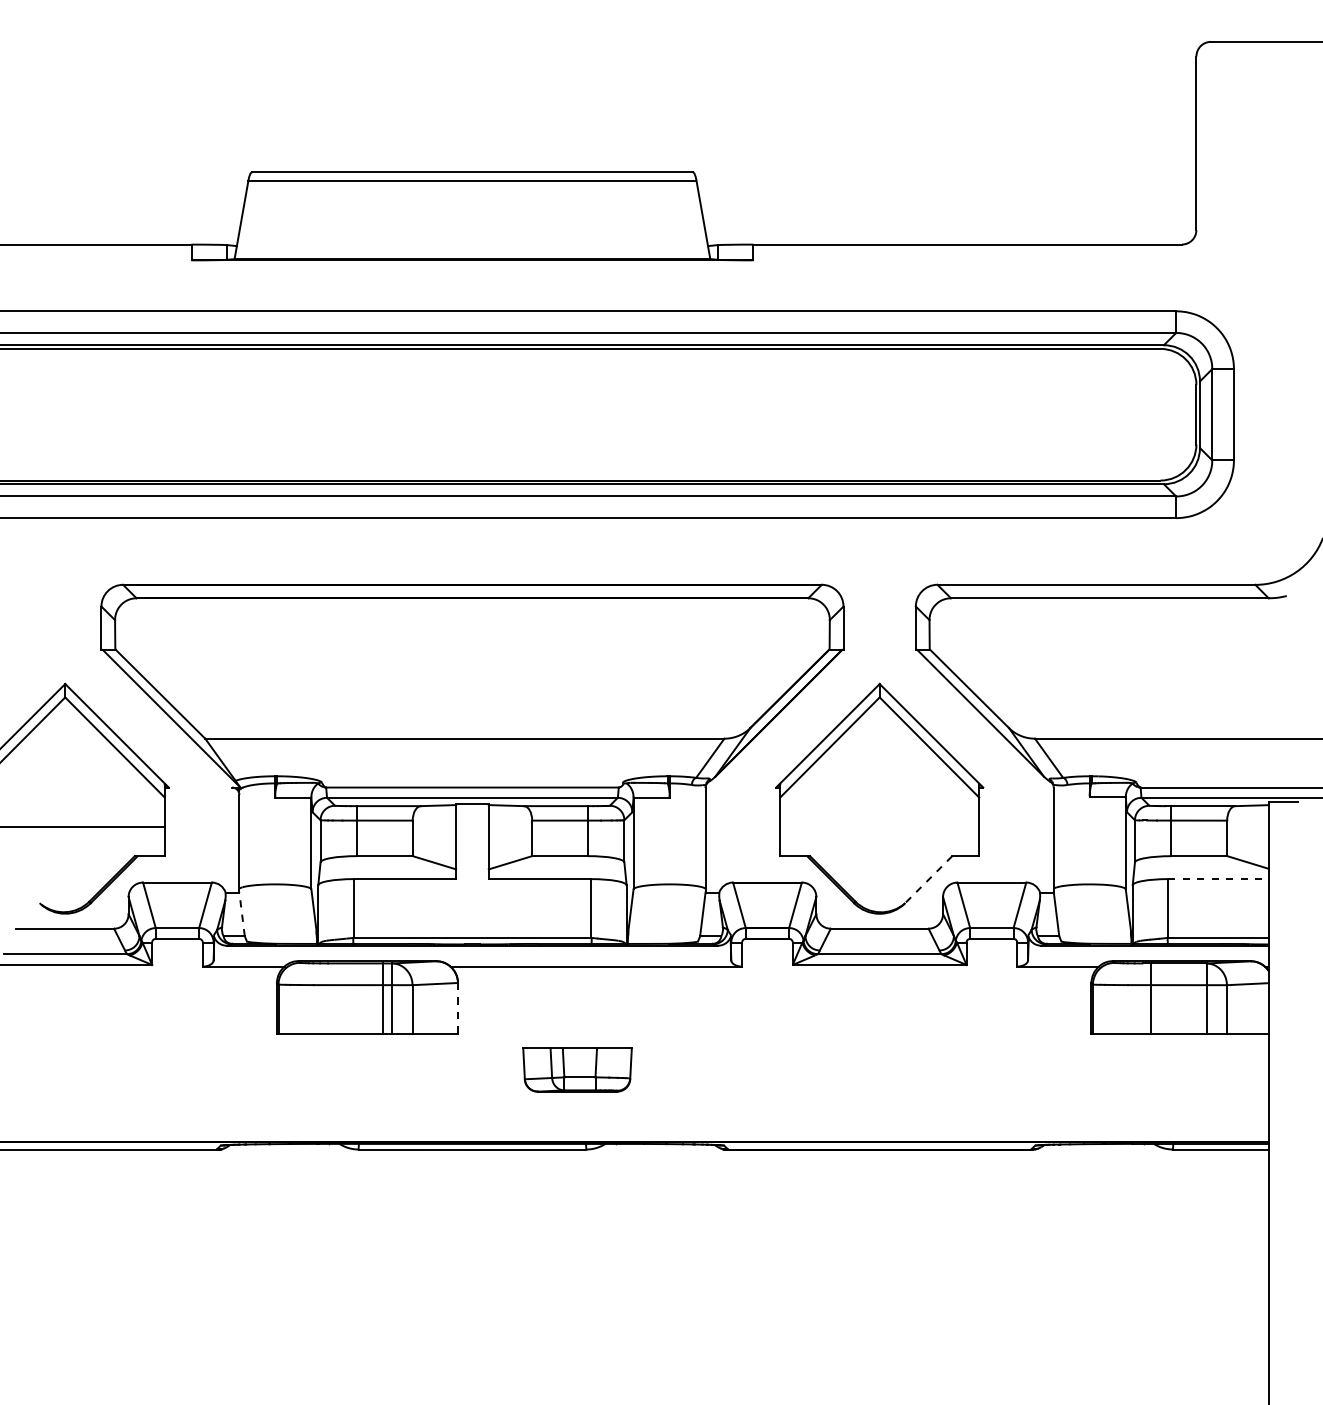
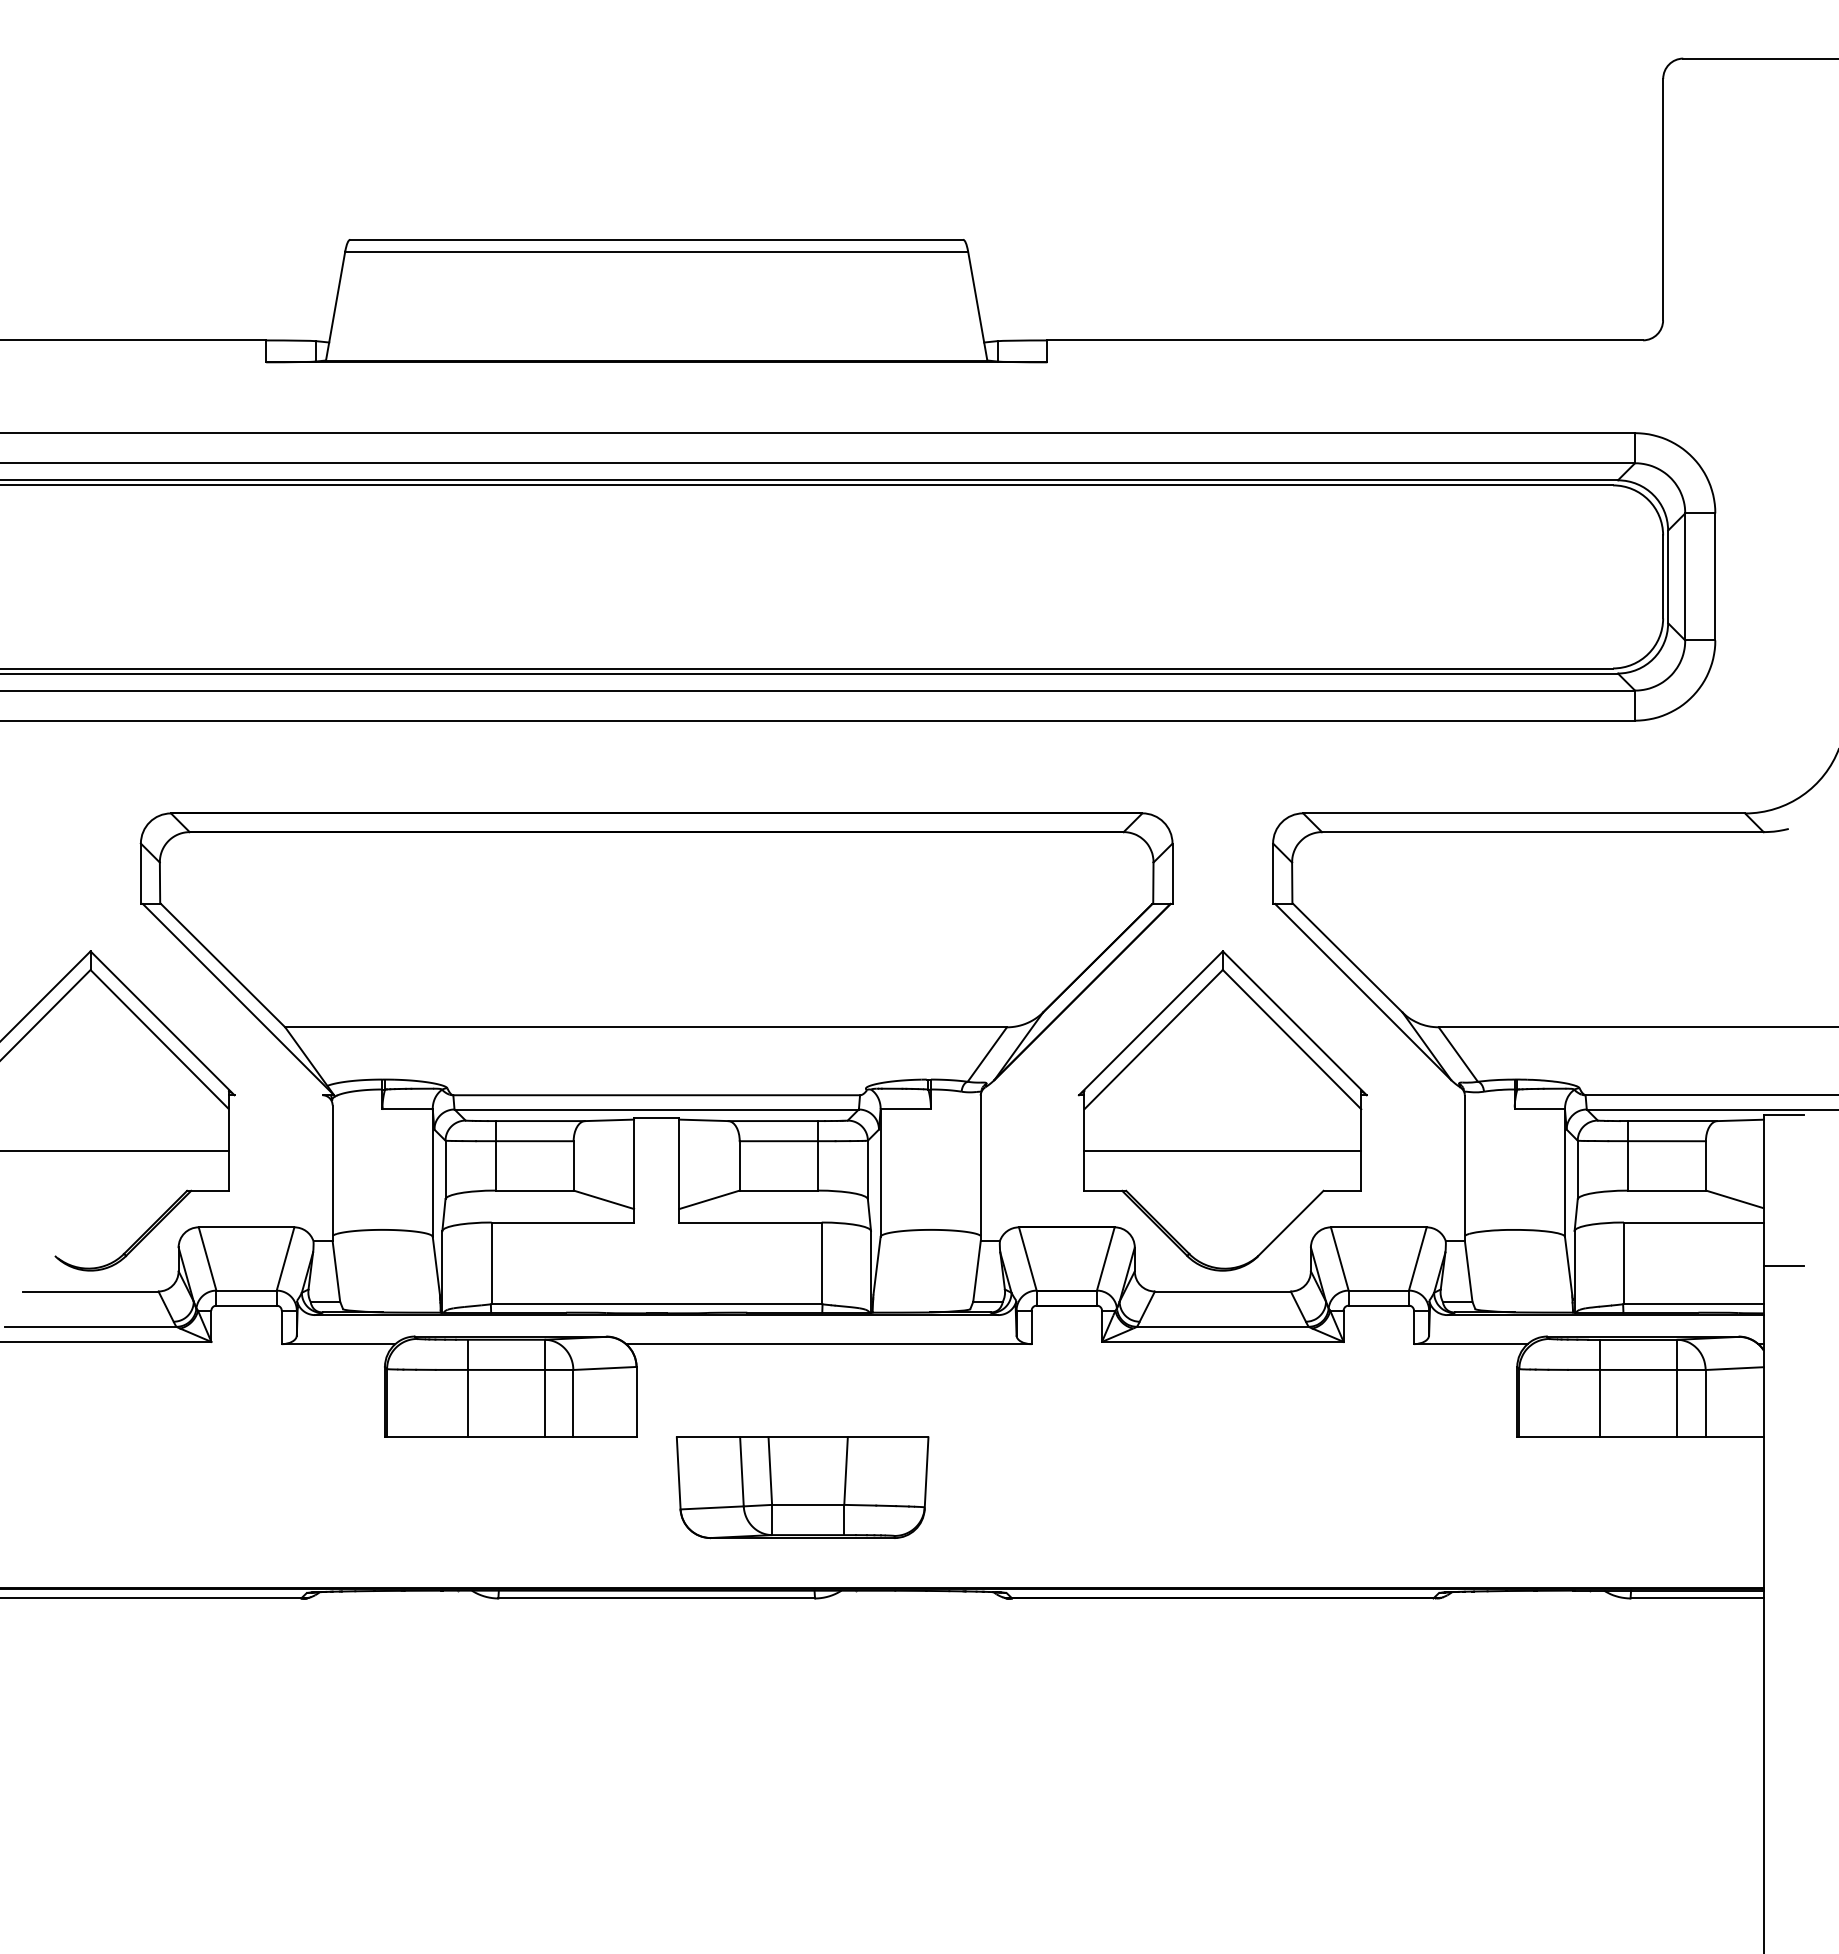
line: (879, 827) -> (1222, 1150), added
line: (928, 879) -> (1290, 1223), dashed -> solid
line: (1218, 879) -> (1693, 1222), dashed -> solid
line: (1282, 910) -> (1783, 1266), added
line: (242, 914) -> (336, 1271), dashed -> solid
line: (383, 998) -> (467, 1388), moved
line: (457, 1007) -> (636, 1401), dashed -> solid
part: (577, 1069) -> (802, 1487), size x1.67

